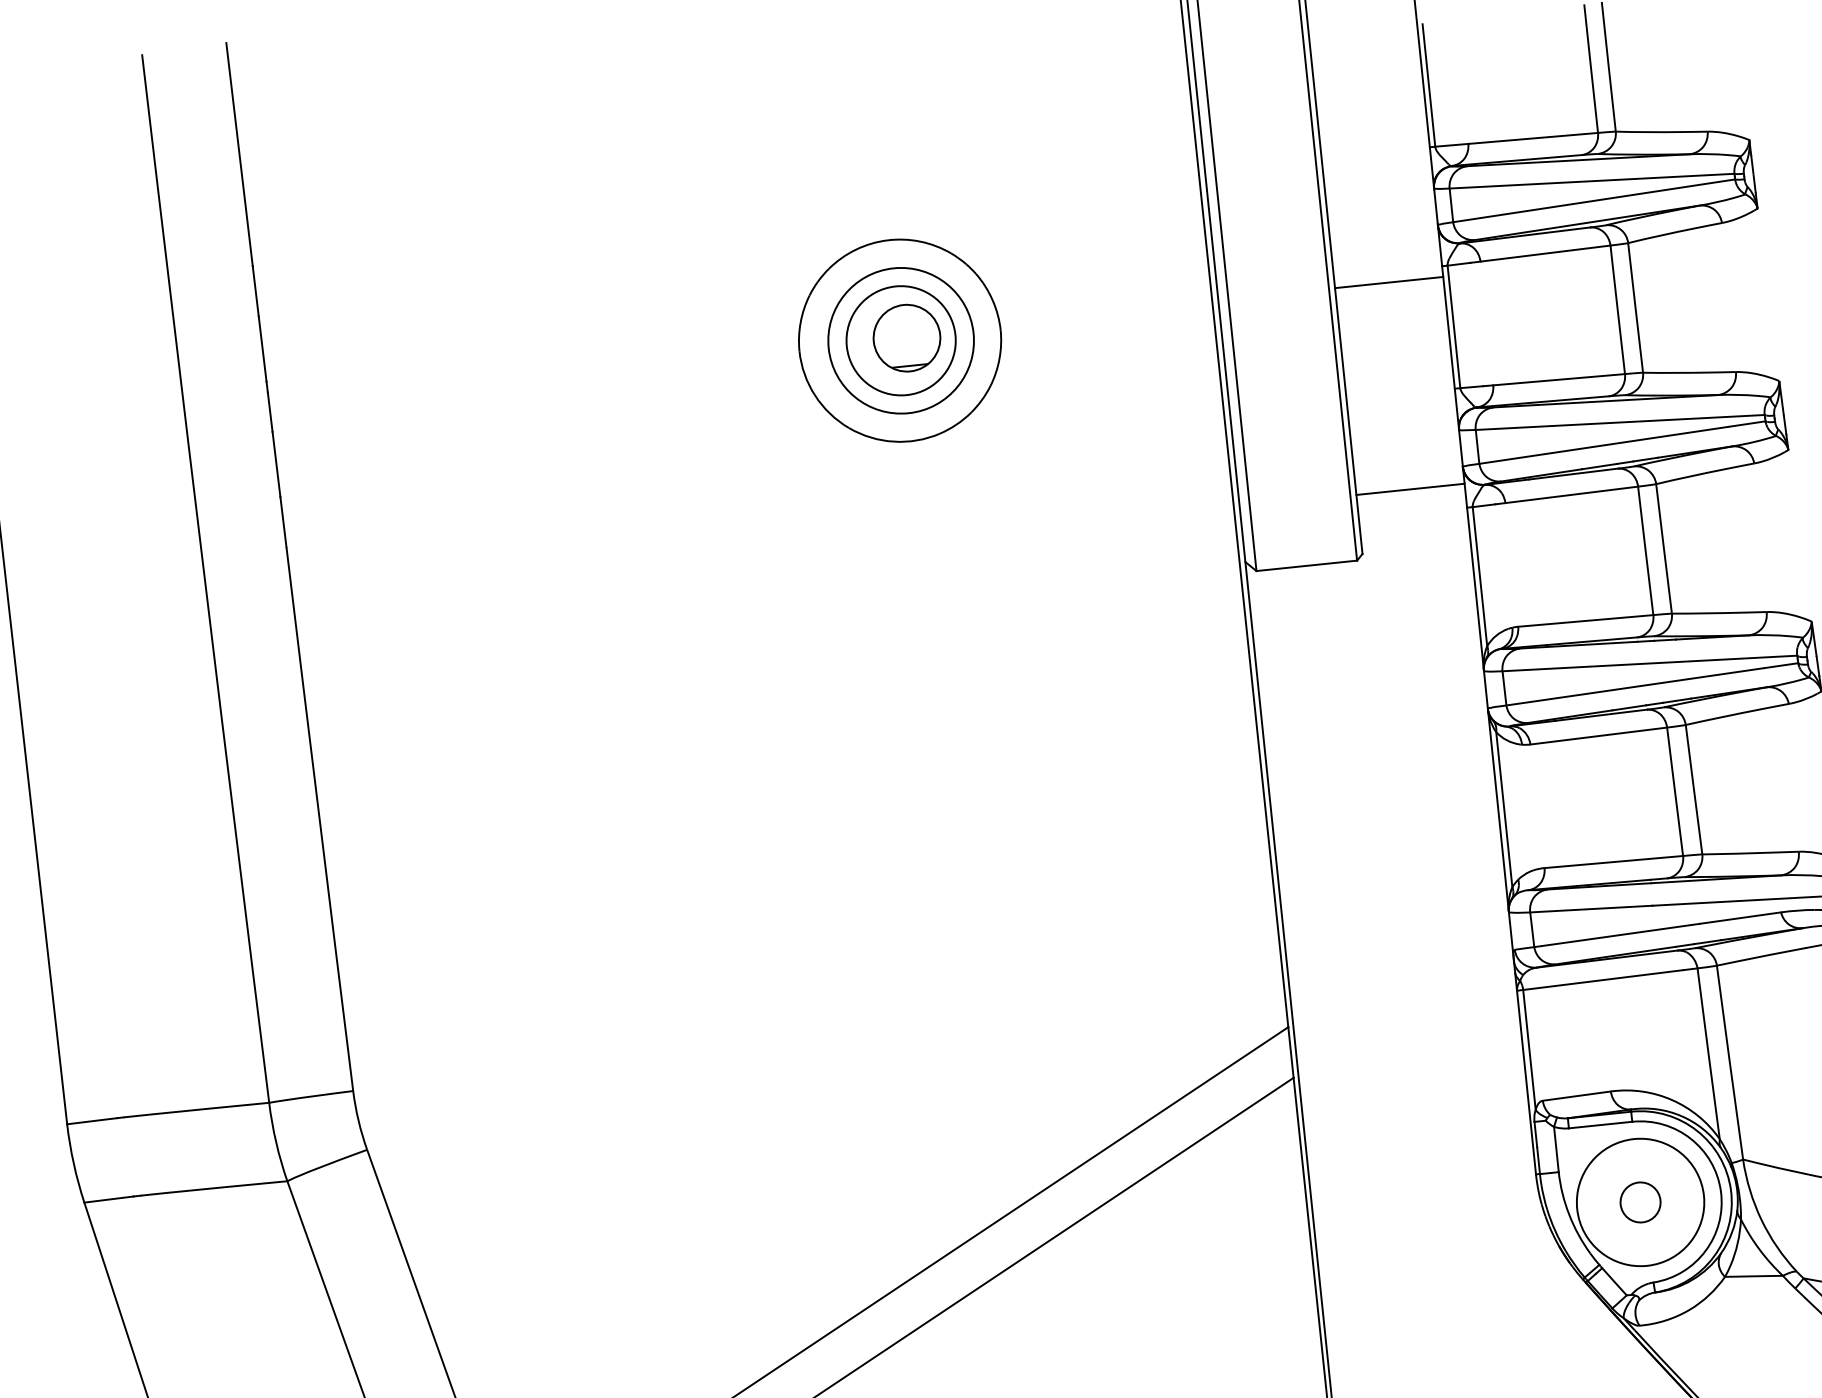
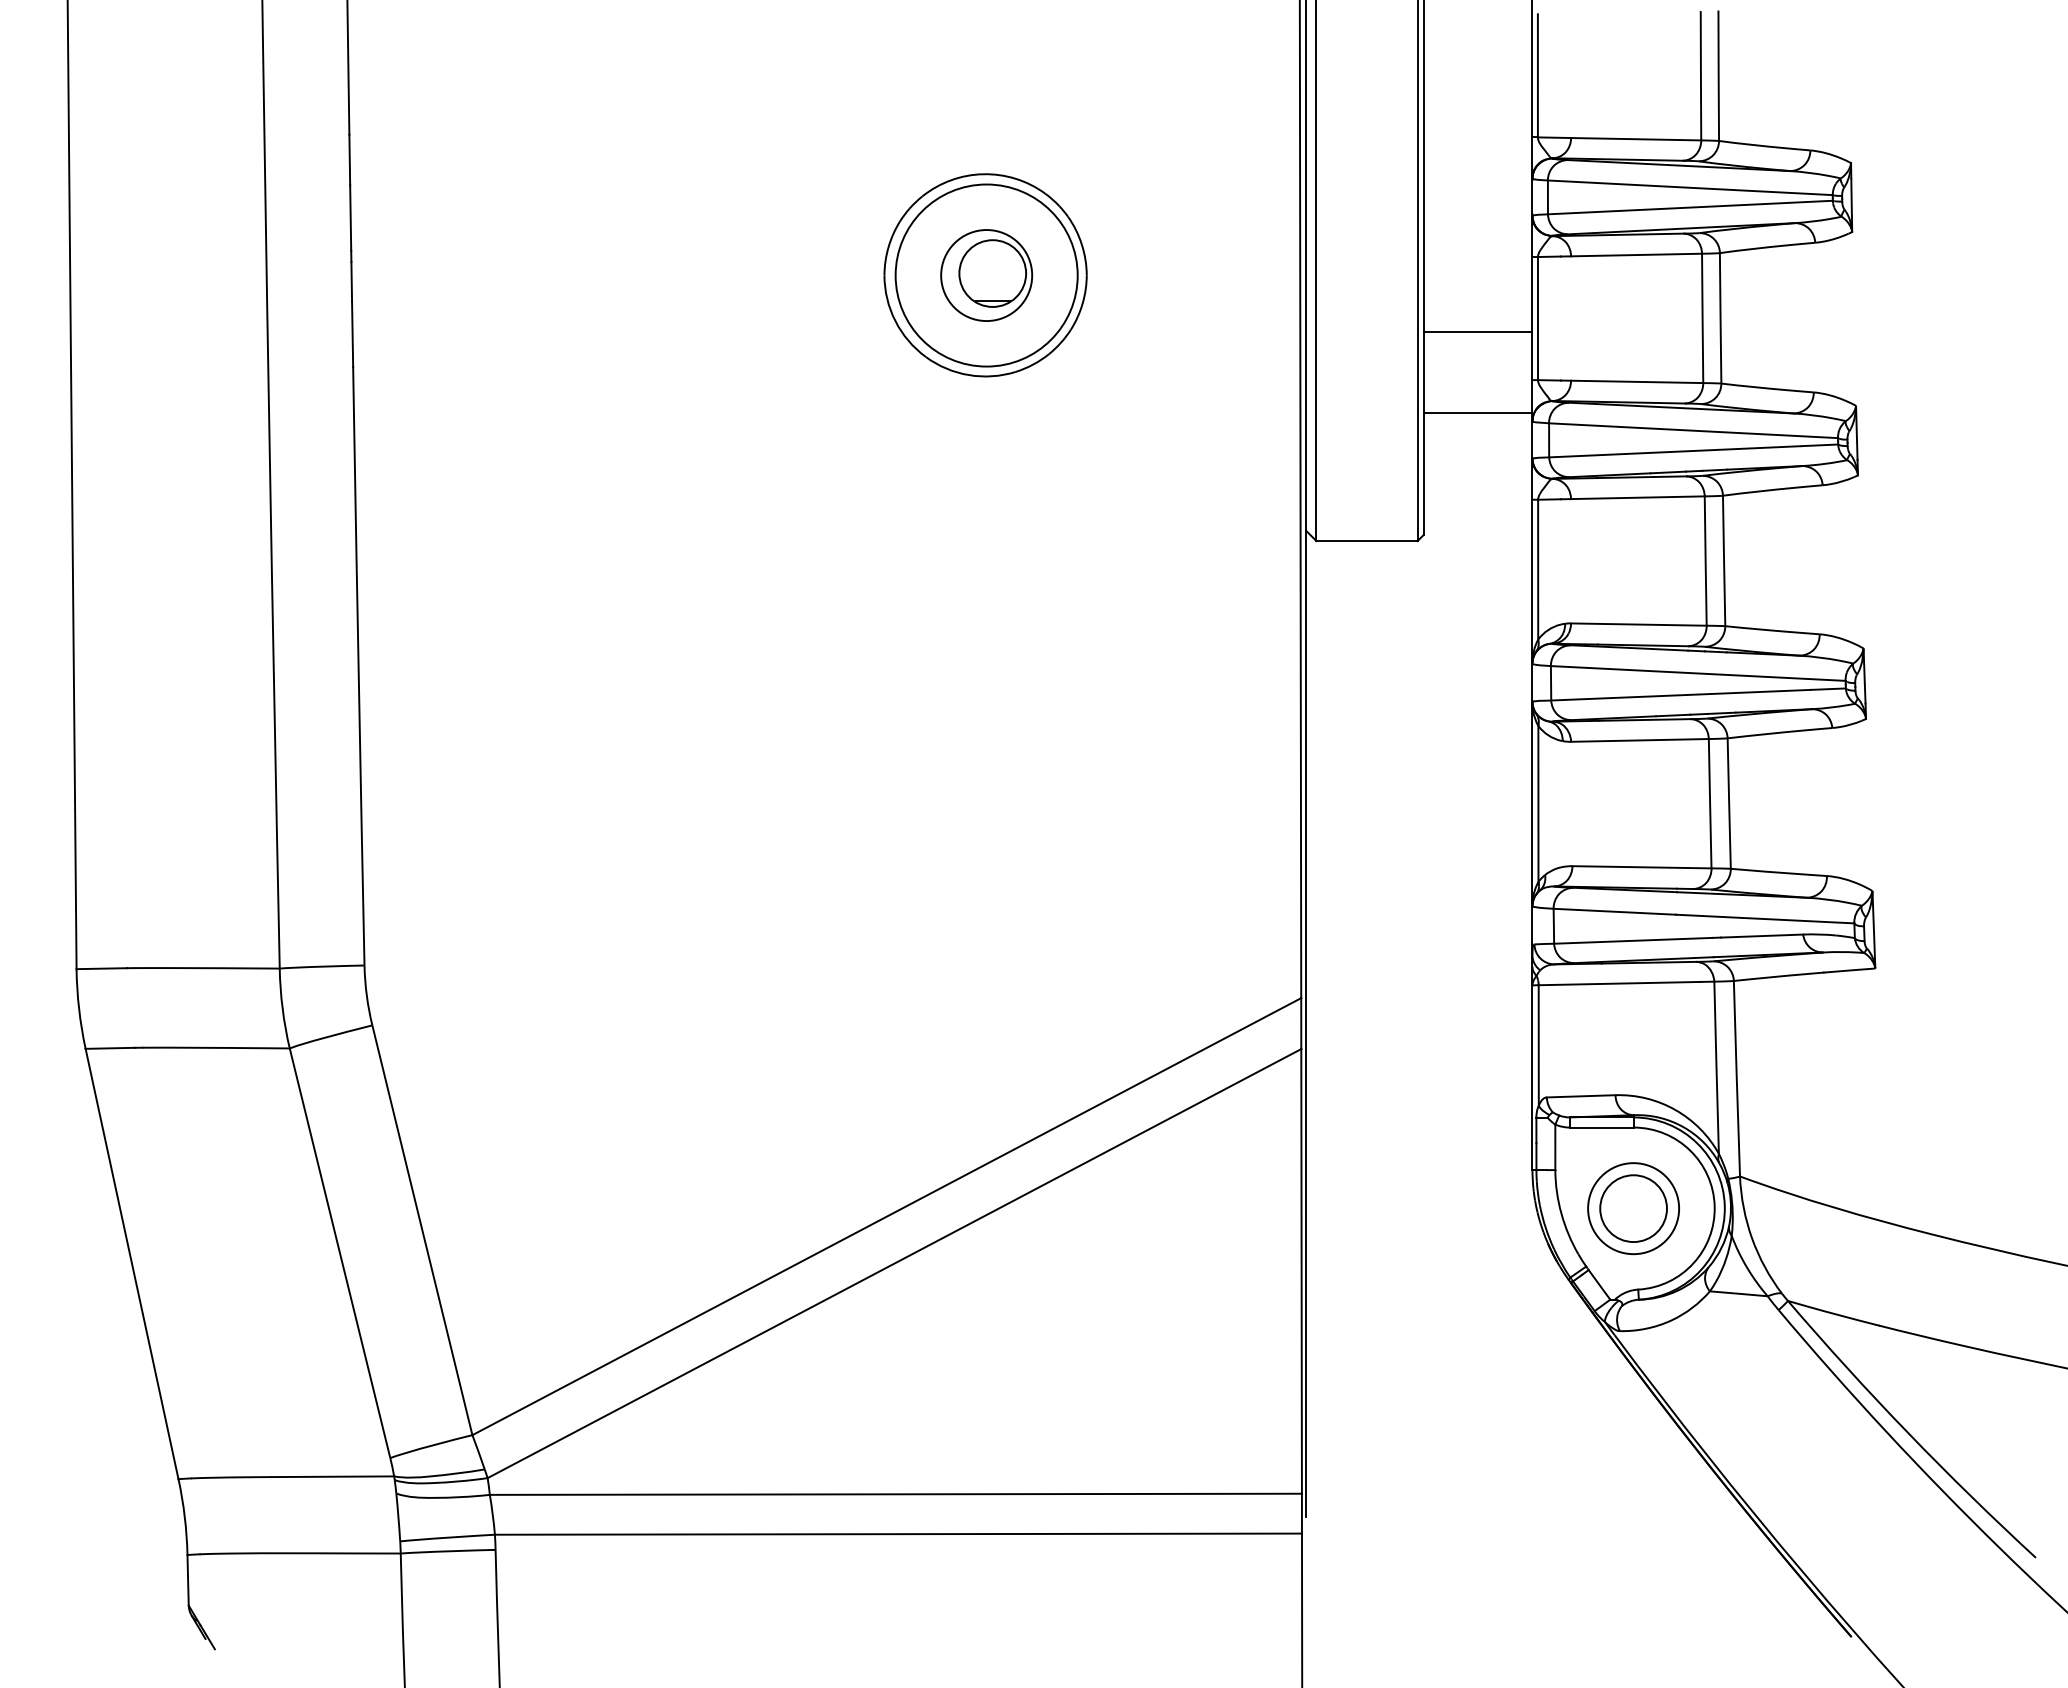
line: (1388, 282) -> (1477, 331), moved
circle: (900, 340) -> (986, 275), size x0.62
circle: (900, 340) -> (986, 275), size x1.67
line: (1409, 489) -> (1477, 412), moved
circle: (1640, 1202) -> (1633, 1208), size x0.71
circle: (1640, 1202) -> (1633, 1208), size x1.67

